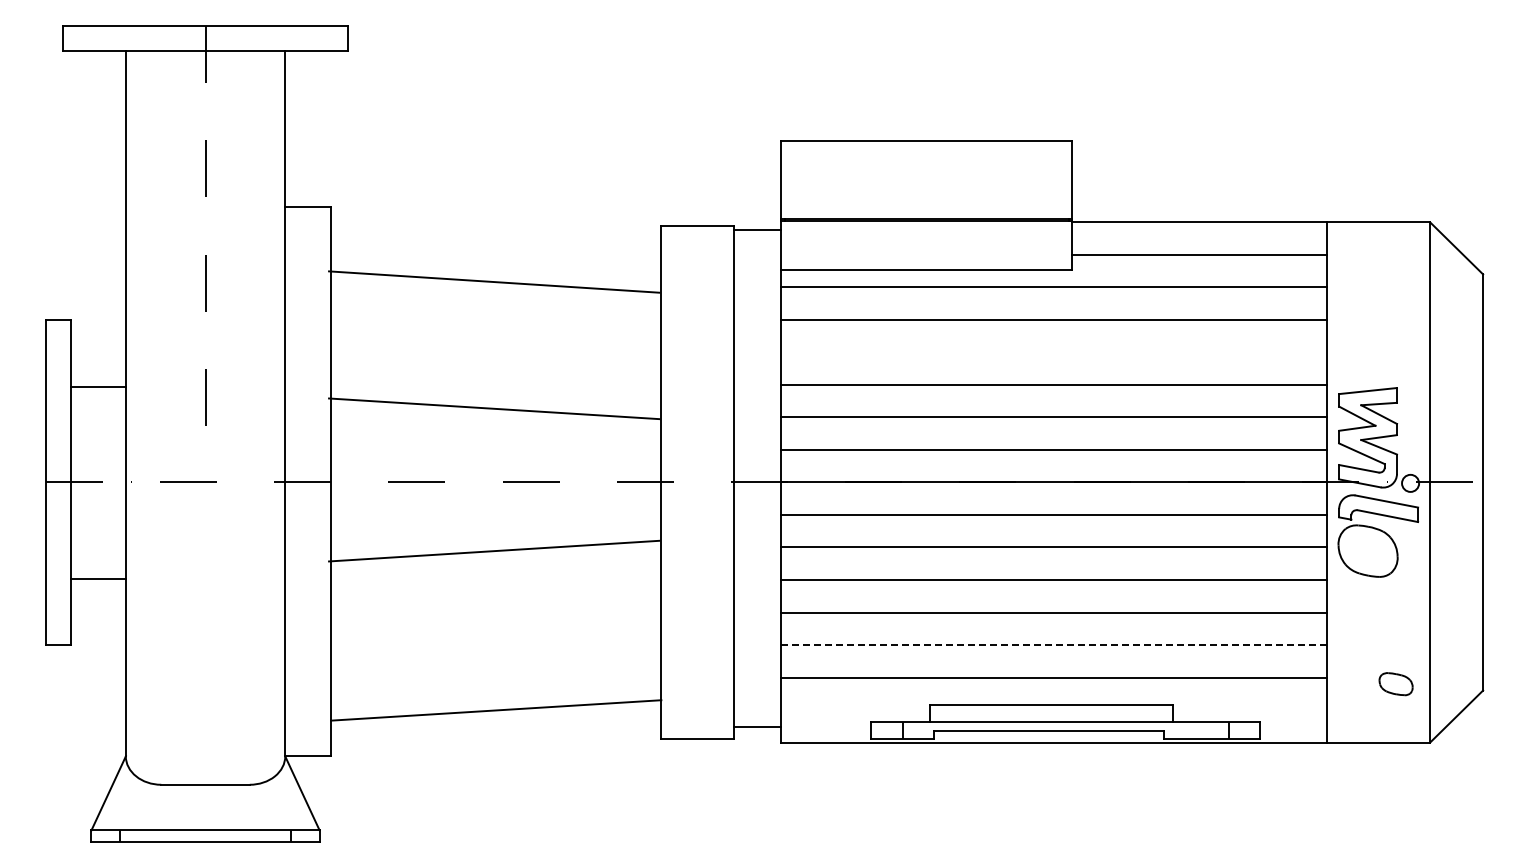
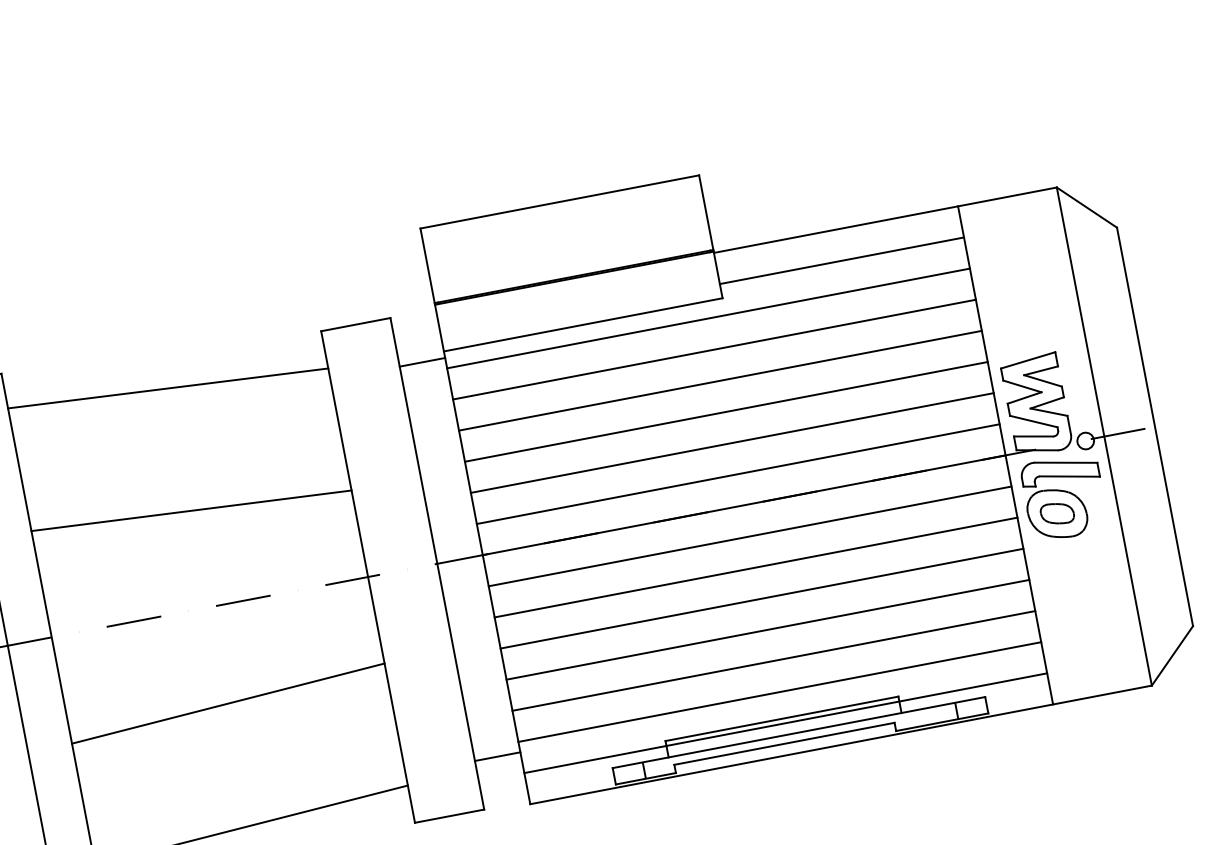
line: (757, 229) -> (422, 362), moved
line: (494, 281) -> (168, 387), moved
line: (1054, 352) -> (720, 380), added
line: (494, 408) -> (191, 510), moved
line: (494, 550) -> (228, 702), moved
line: (1054, 645) -> (774, 661), dashed -> solid
part: (1395, 684) -> (1056, 514), moved
line: (1054, 710) -> (786, 723), added
line: (757, 727) -> (497, 756), moved

